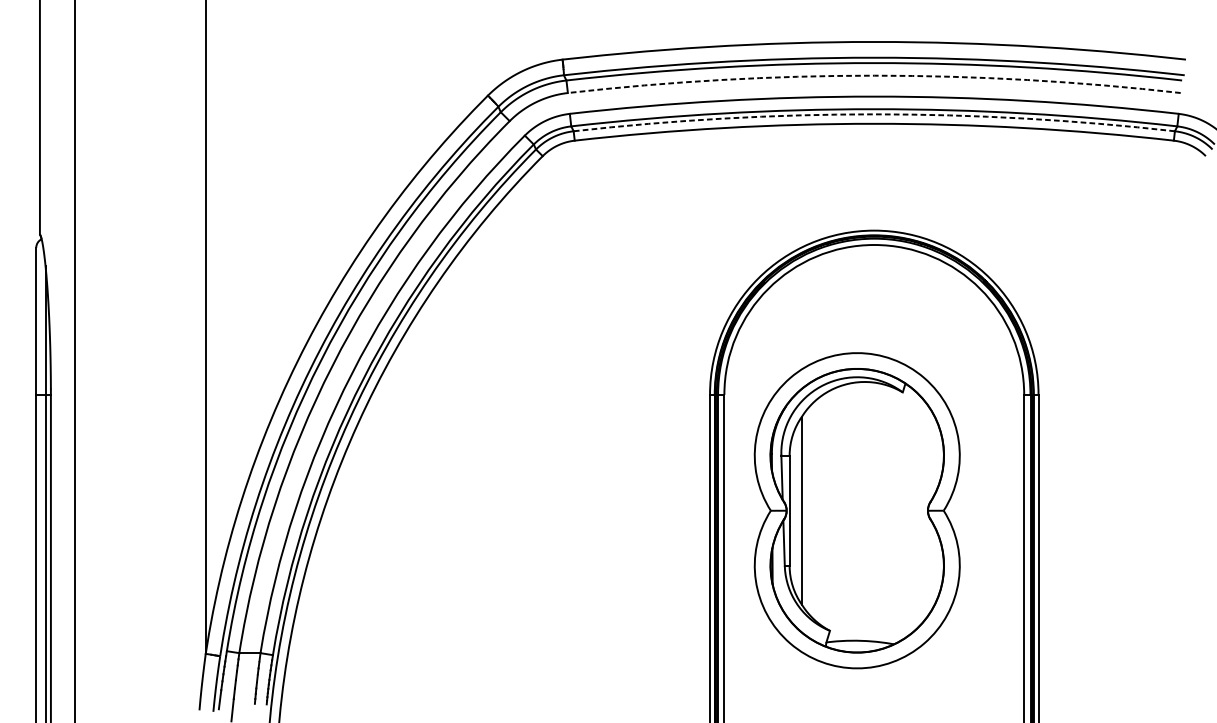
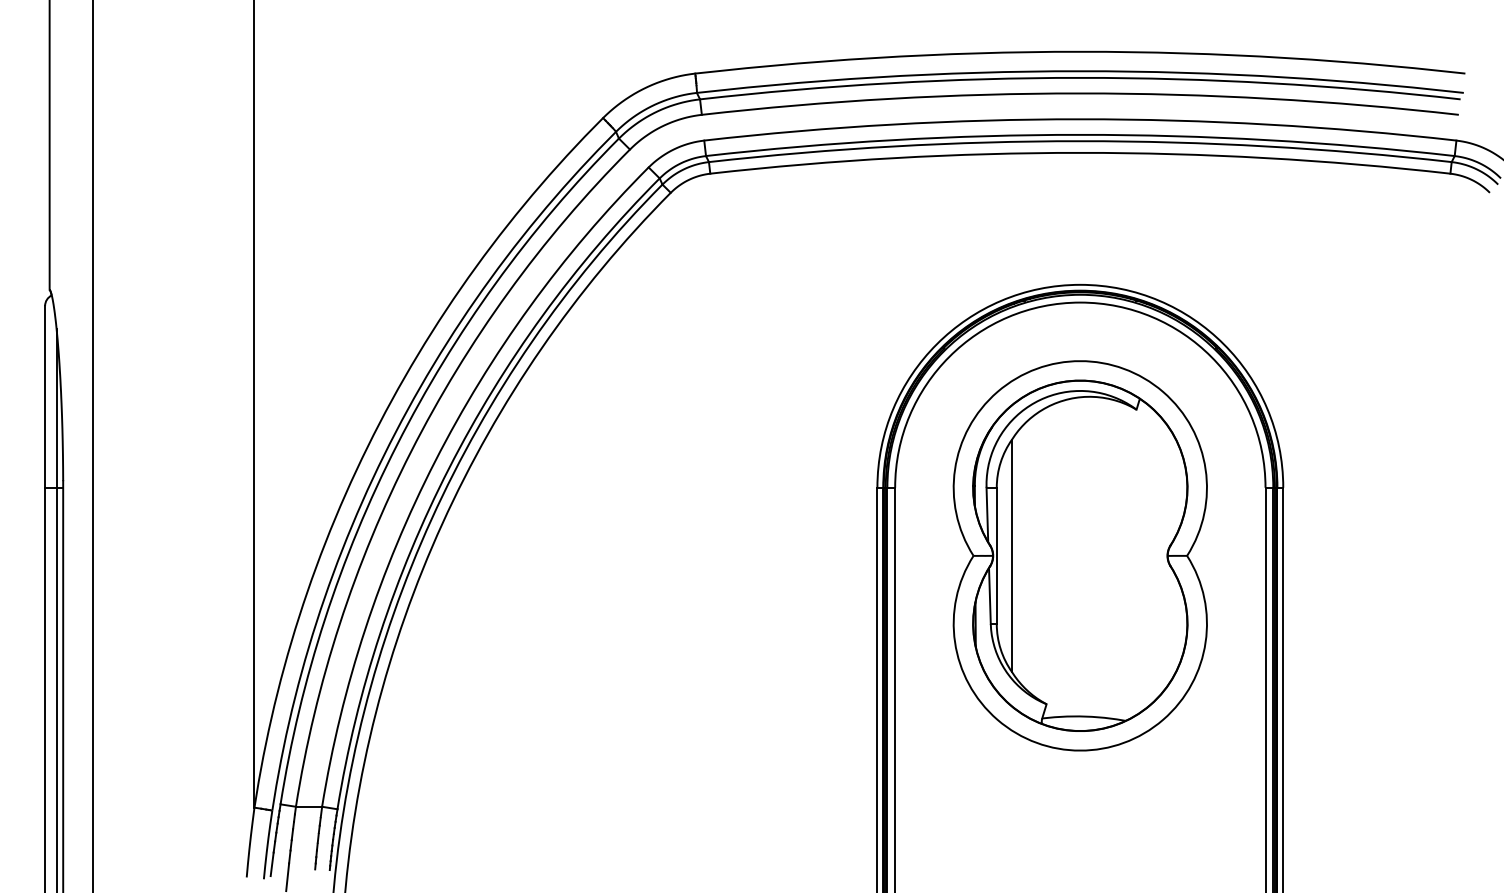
arc: (874, 75) -> (1080, 93), dashed -> solid
arc: (874, 114) -> (1080, 141), dashed -> solid
part: (856, 510) -> (1079, 555), moved

